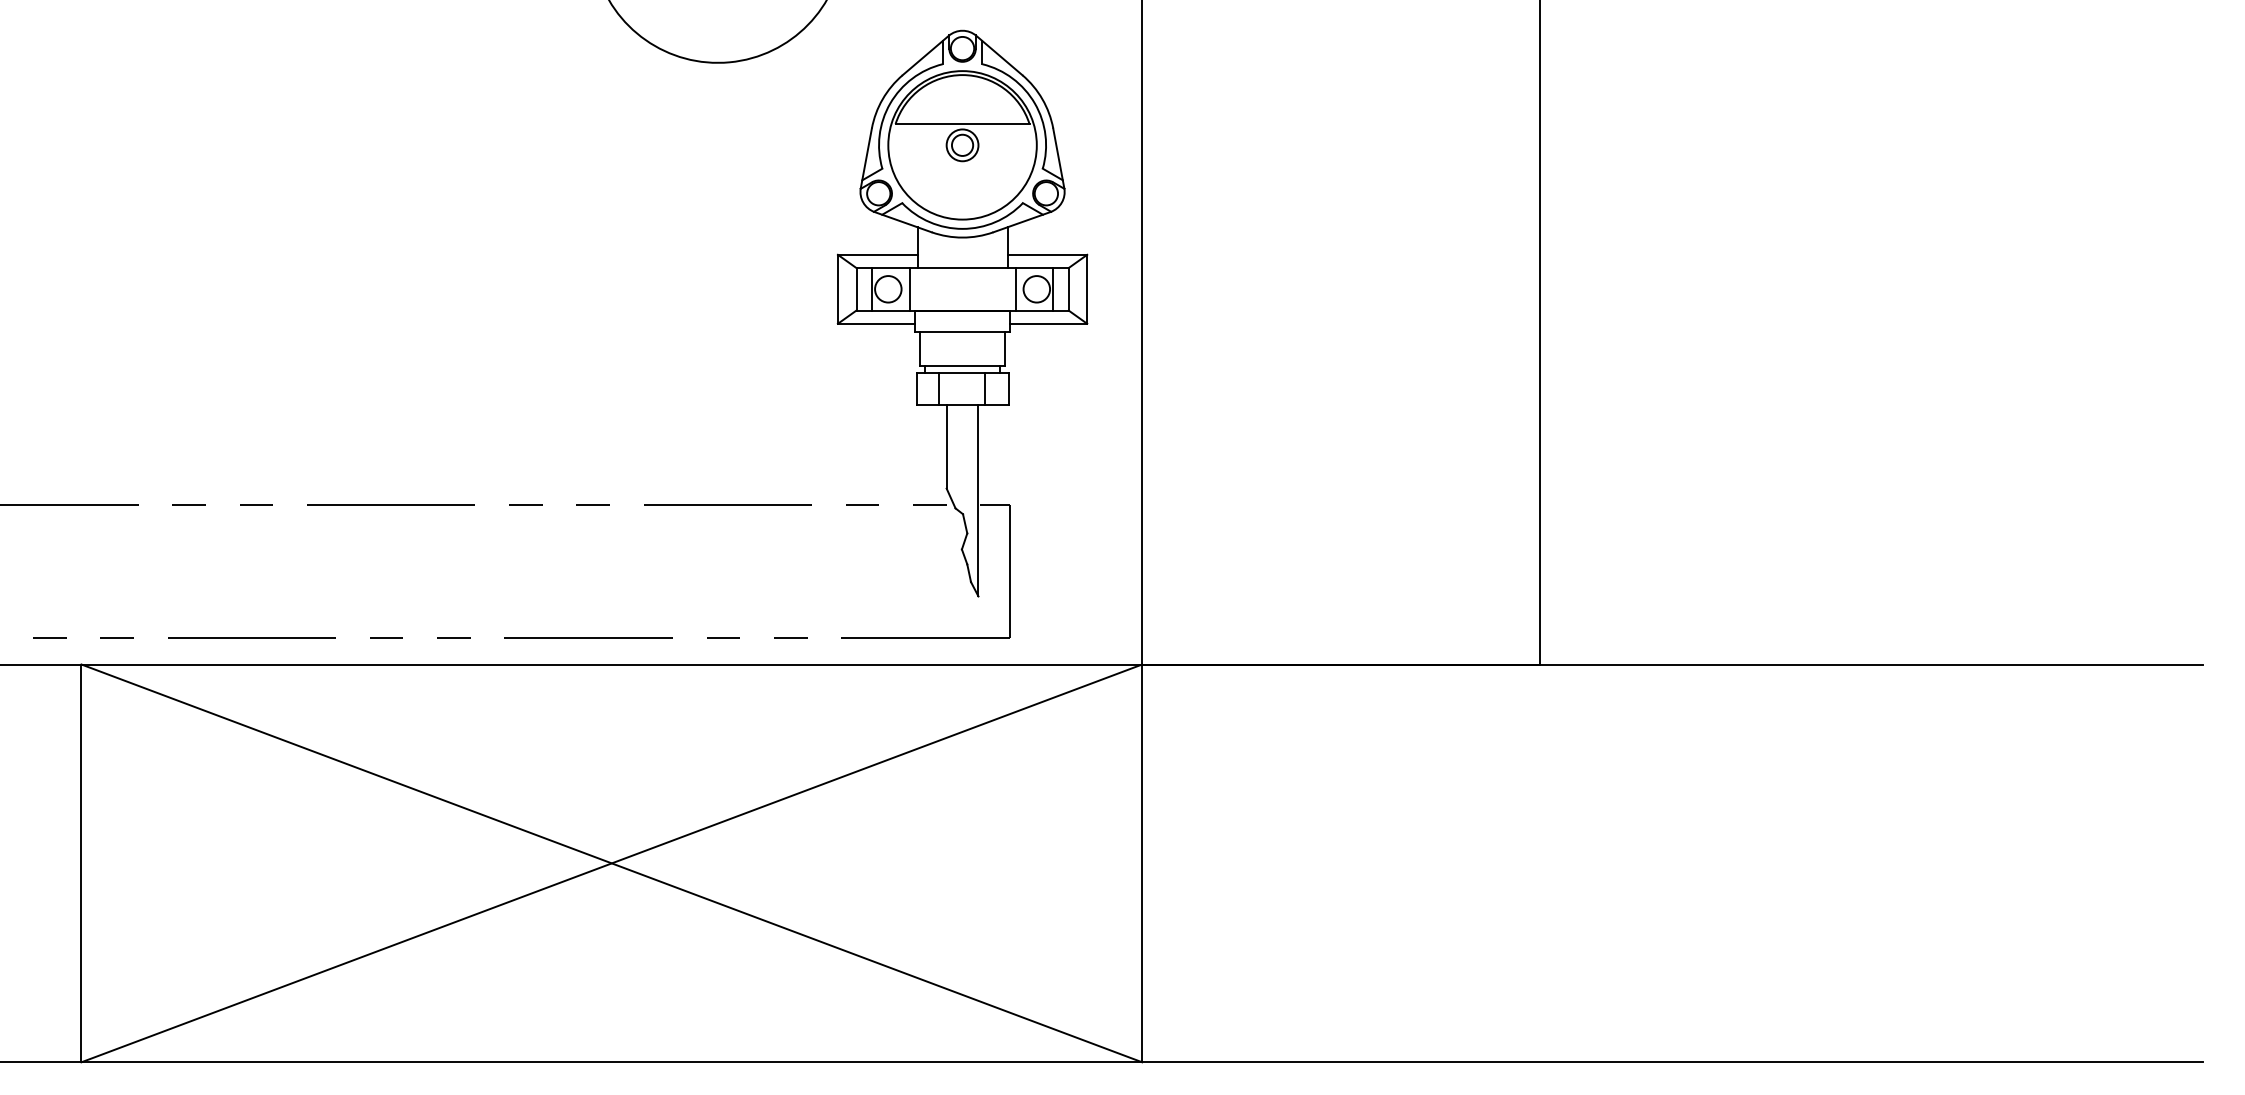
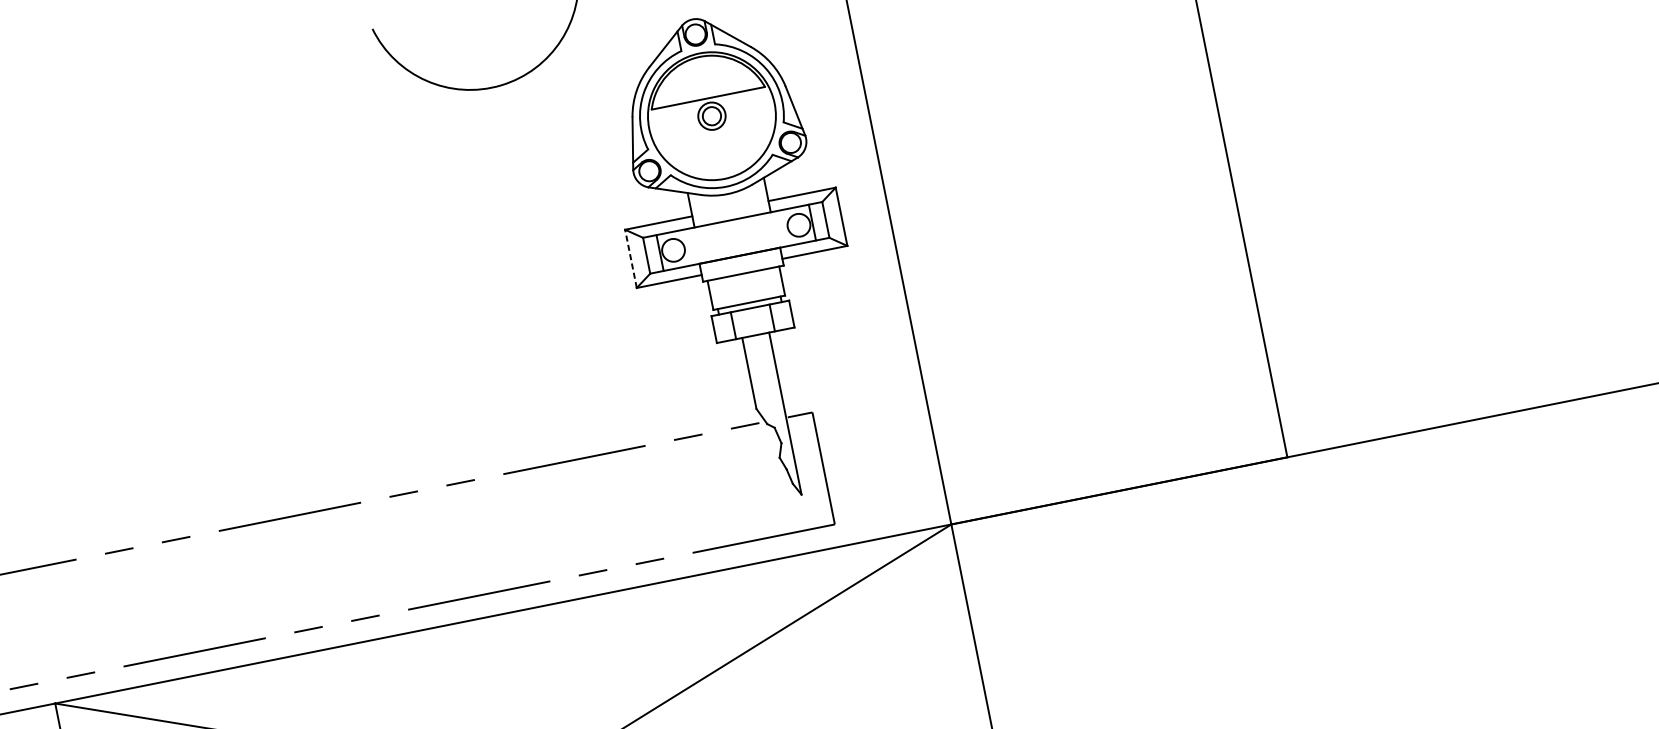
line: (837, 288) -> (630, 258), solid -> dashed
line: (909, 289) -> (691, 246), removed
line: (1015, 289) -> (781, 229), removed

